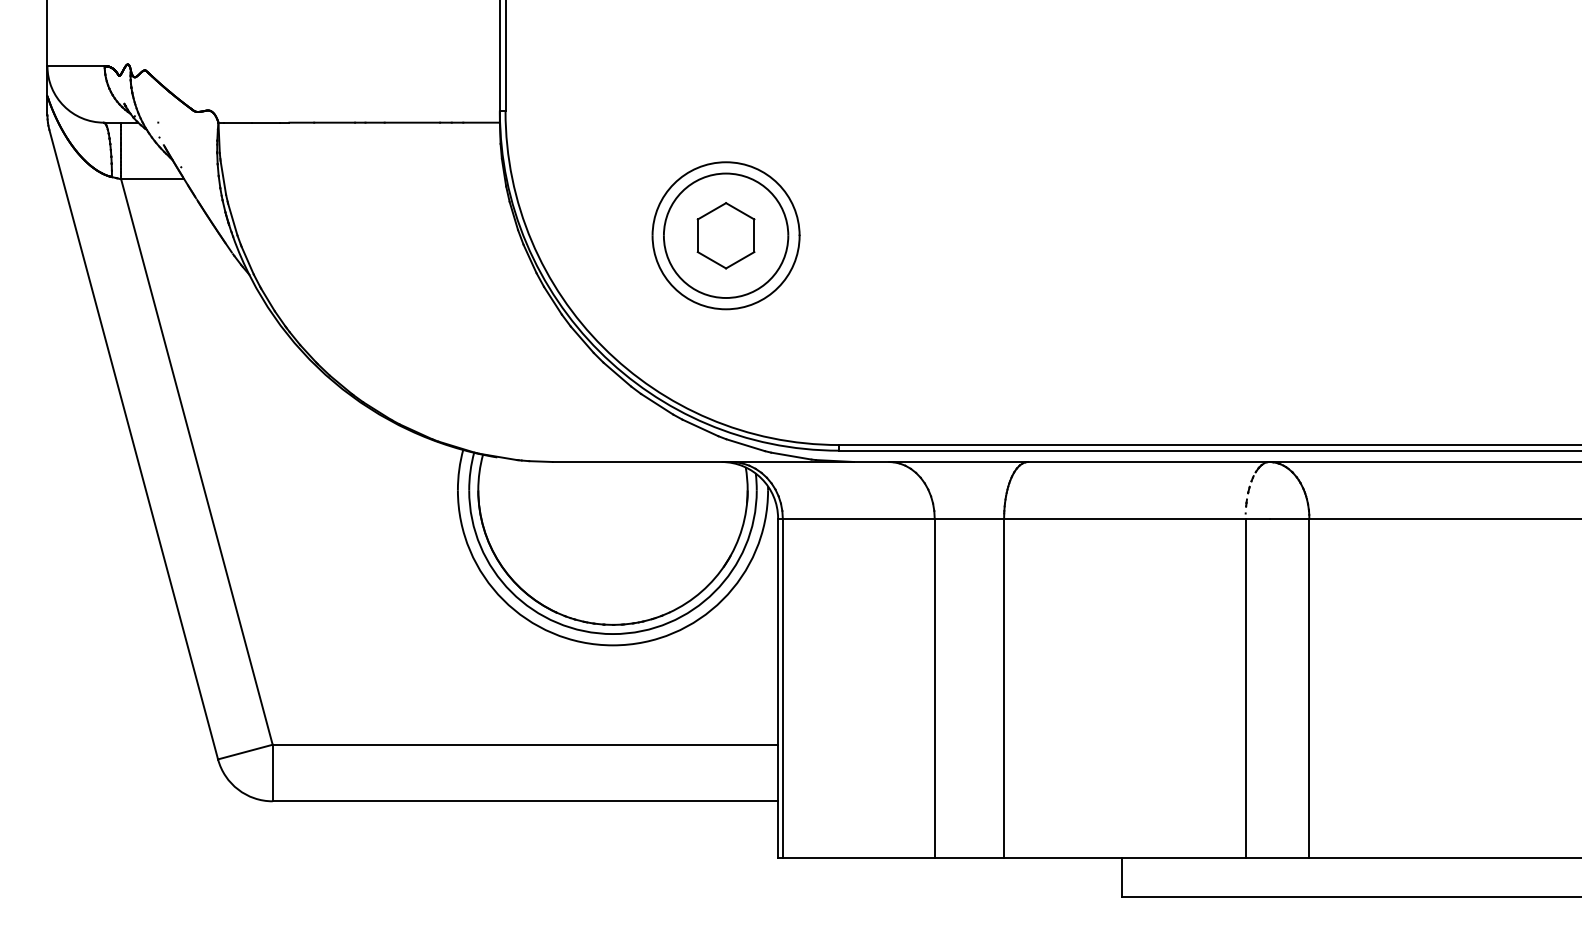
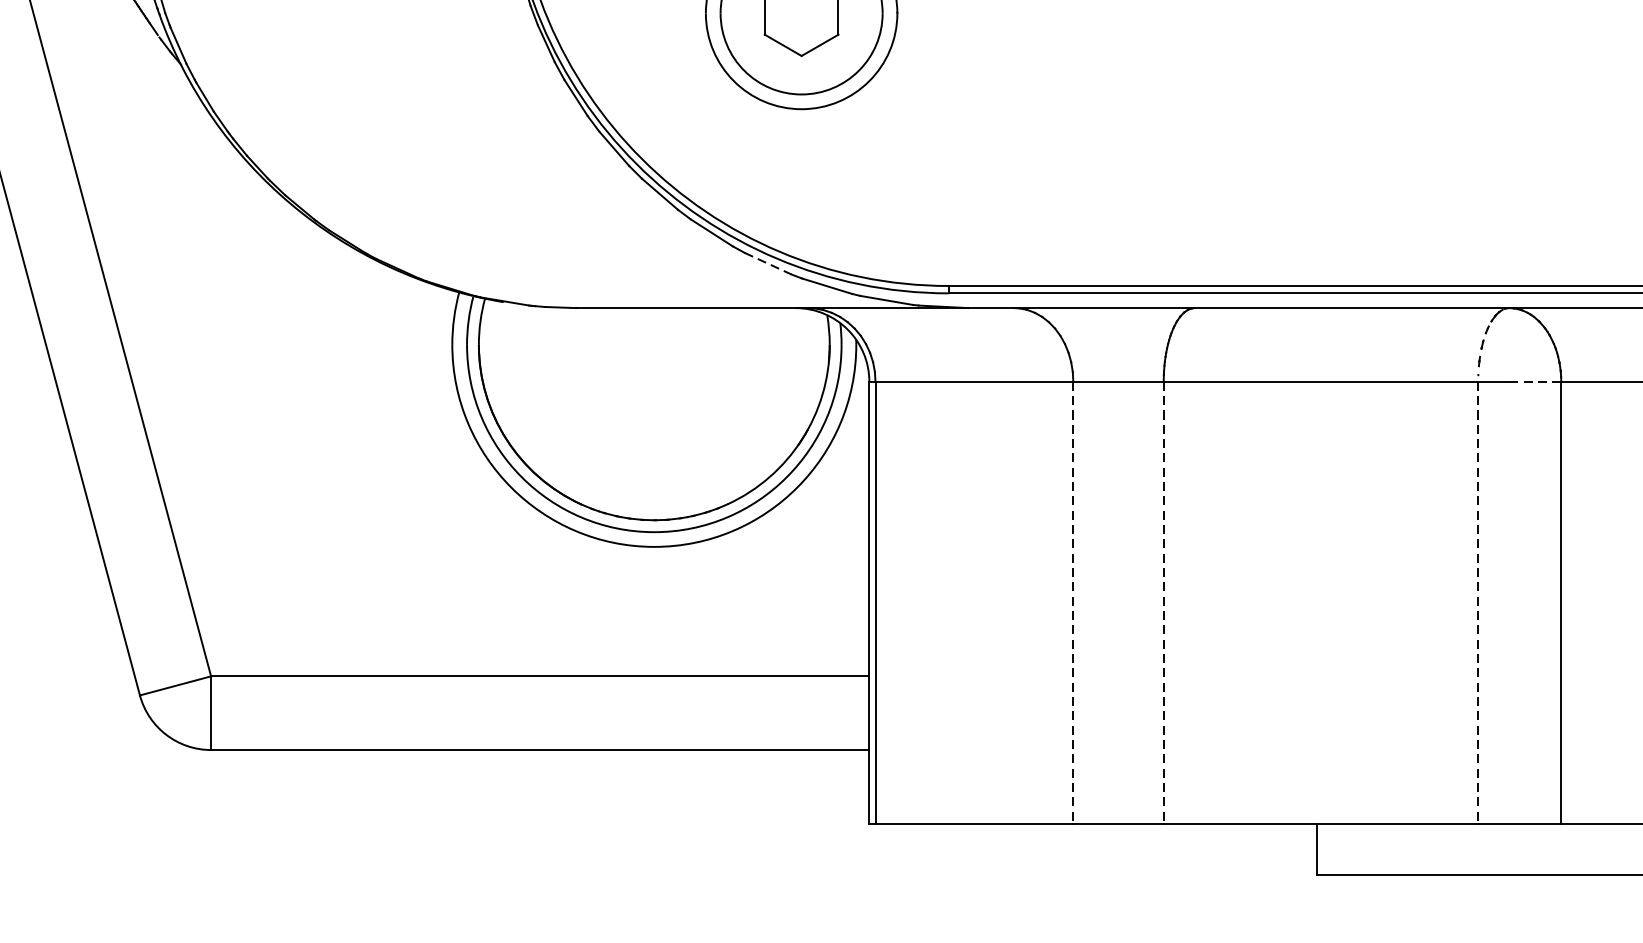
line: (700, 427) -> (768, 263), solid -> dashed
line: (1289, 518) -> (1535, 381), solid -> dashed
line: (934, 688) -> (1073, 603), solid -> dashed
line: (1004, 688) -> (1164, 603), solid -> dashed
line: (1245, 688) -> (1478, 603), solid -> dashed

